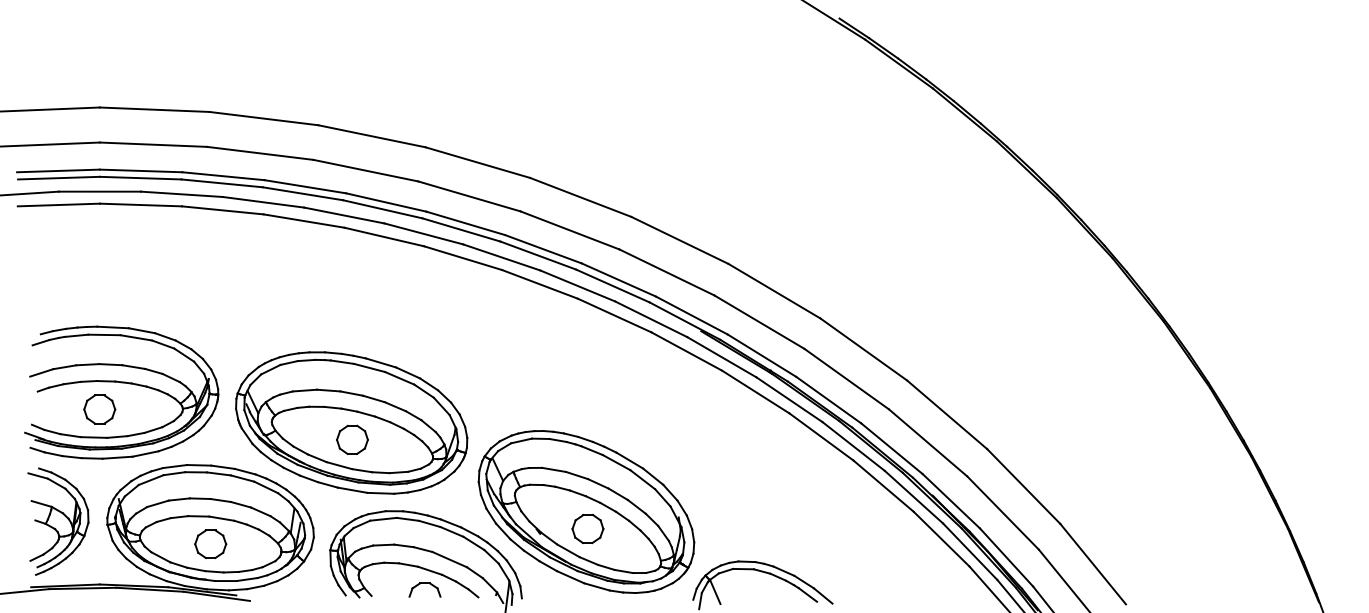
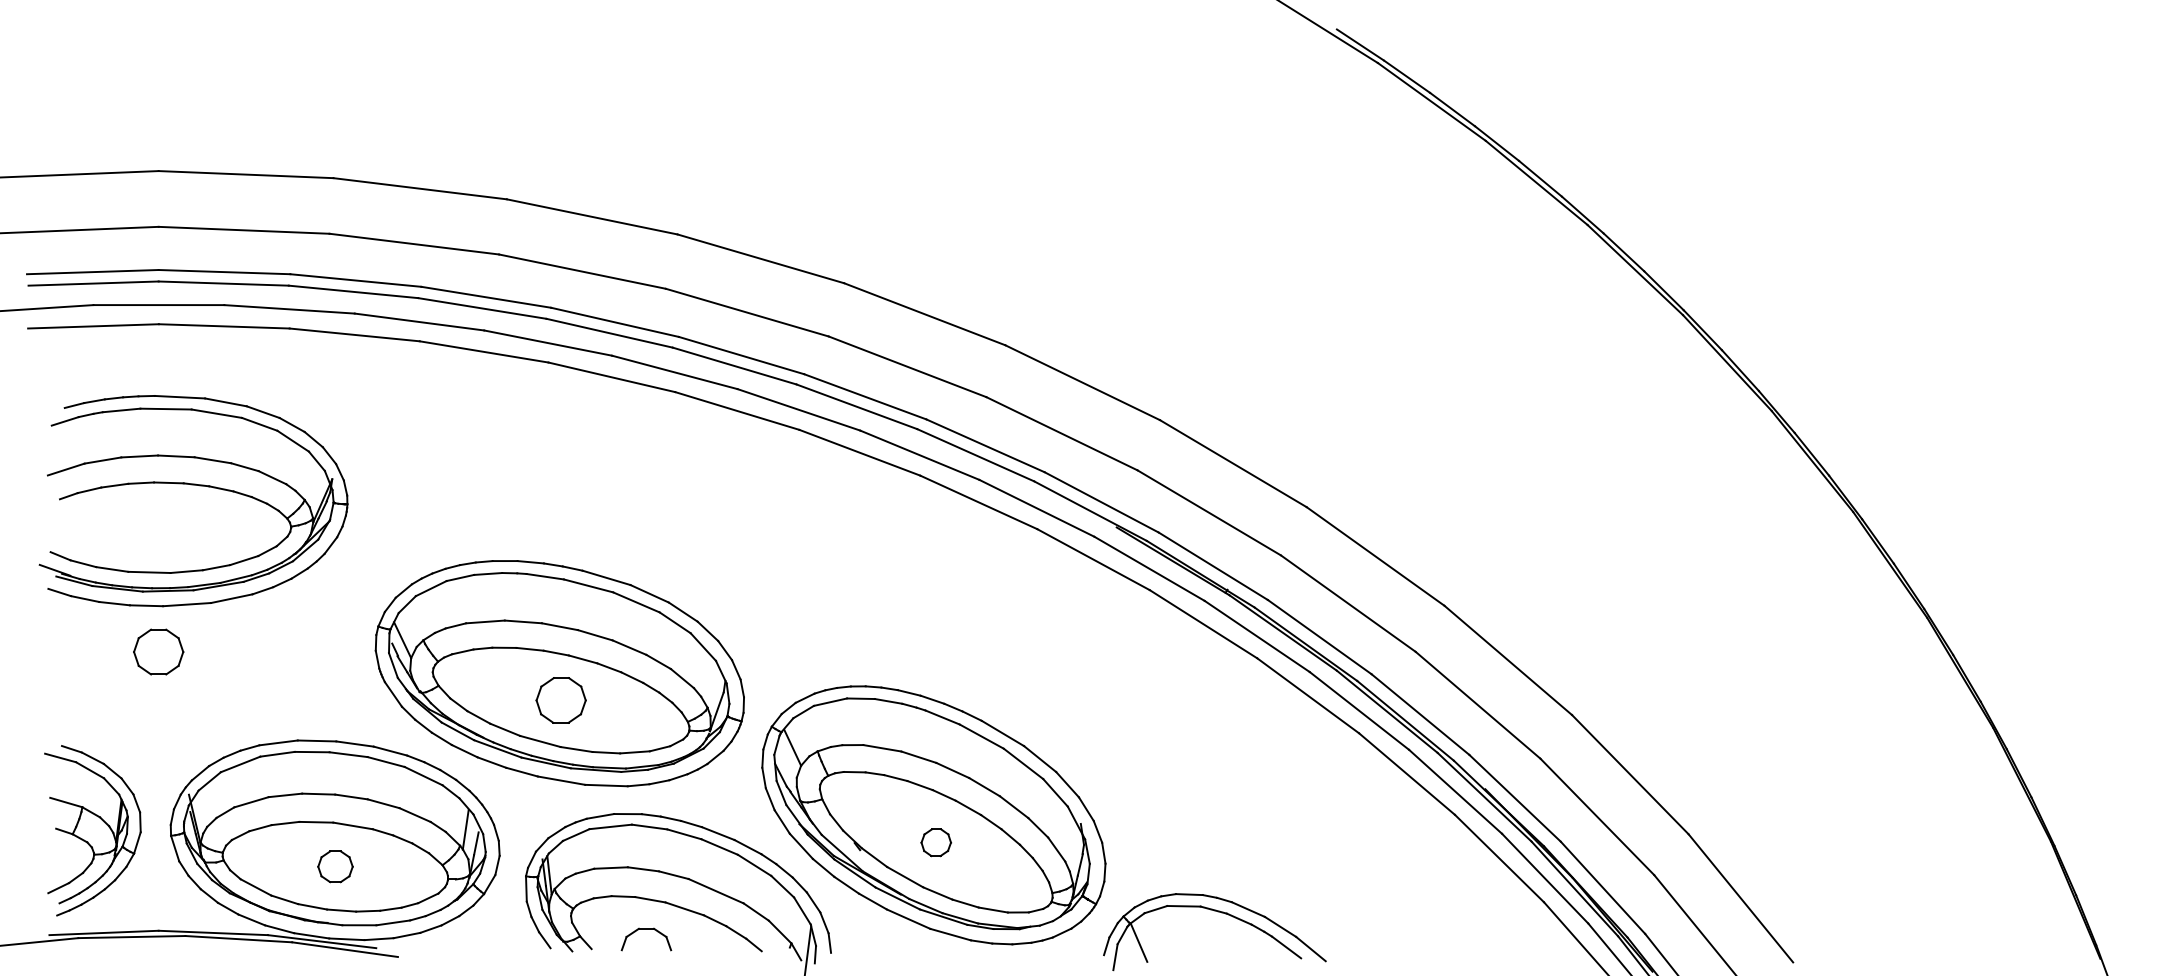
part: (121, 383) -> (193, 486), moved
part: (587, 529) -> (935, 843), size x0.6
part: (210, 544) -> (335, 867), size x0.7
part: (424, 589) -> (645, 938), moved

